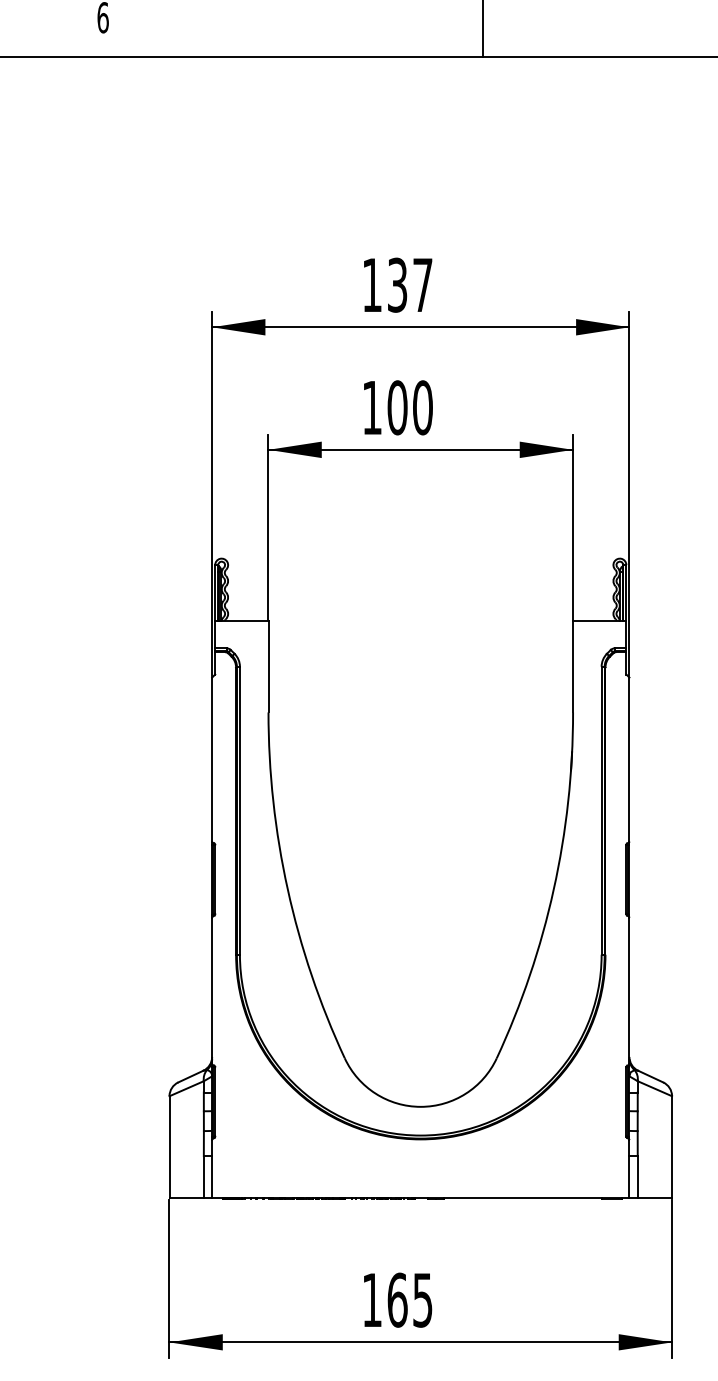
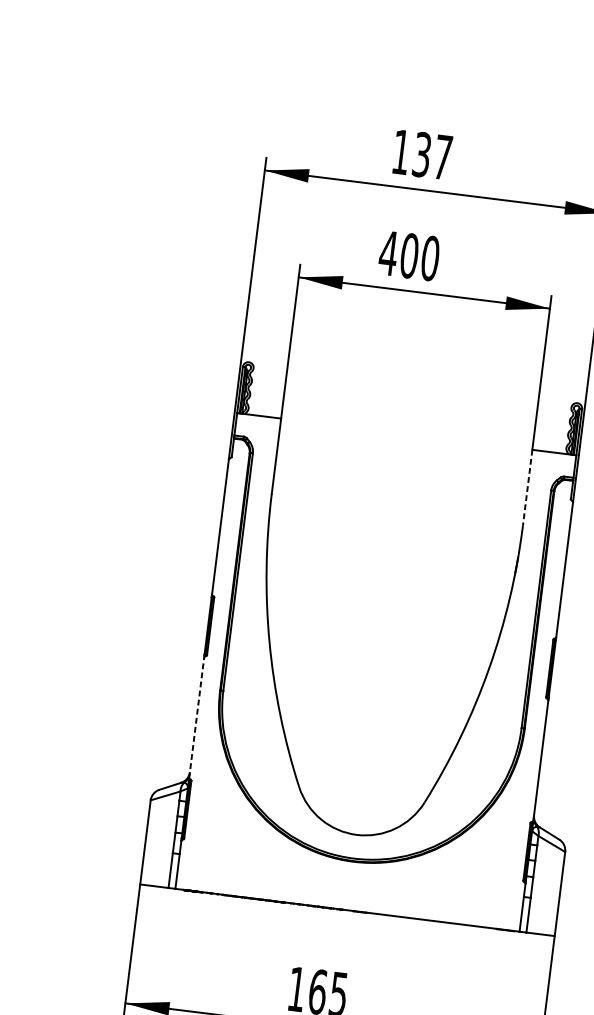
text: (371, 407) -> (388, 252), 100 -> 400
line: (573, 666) -> (528, 487), solid -> dashed
line: (212, 990) -> (197, 717), solid -> dashed

